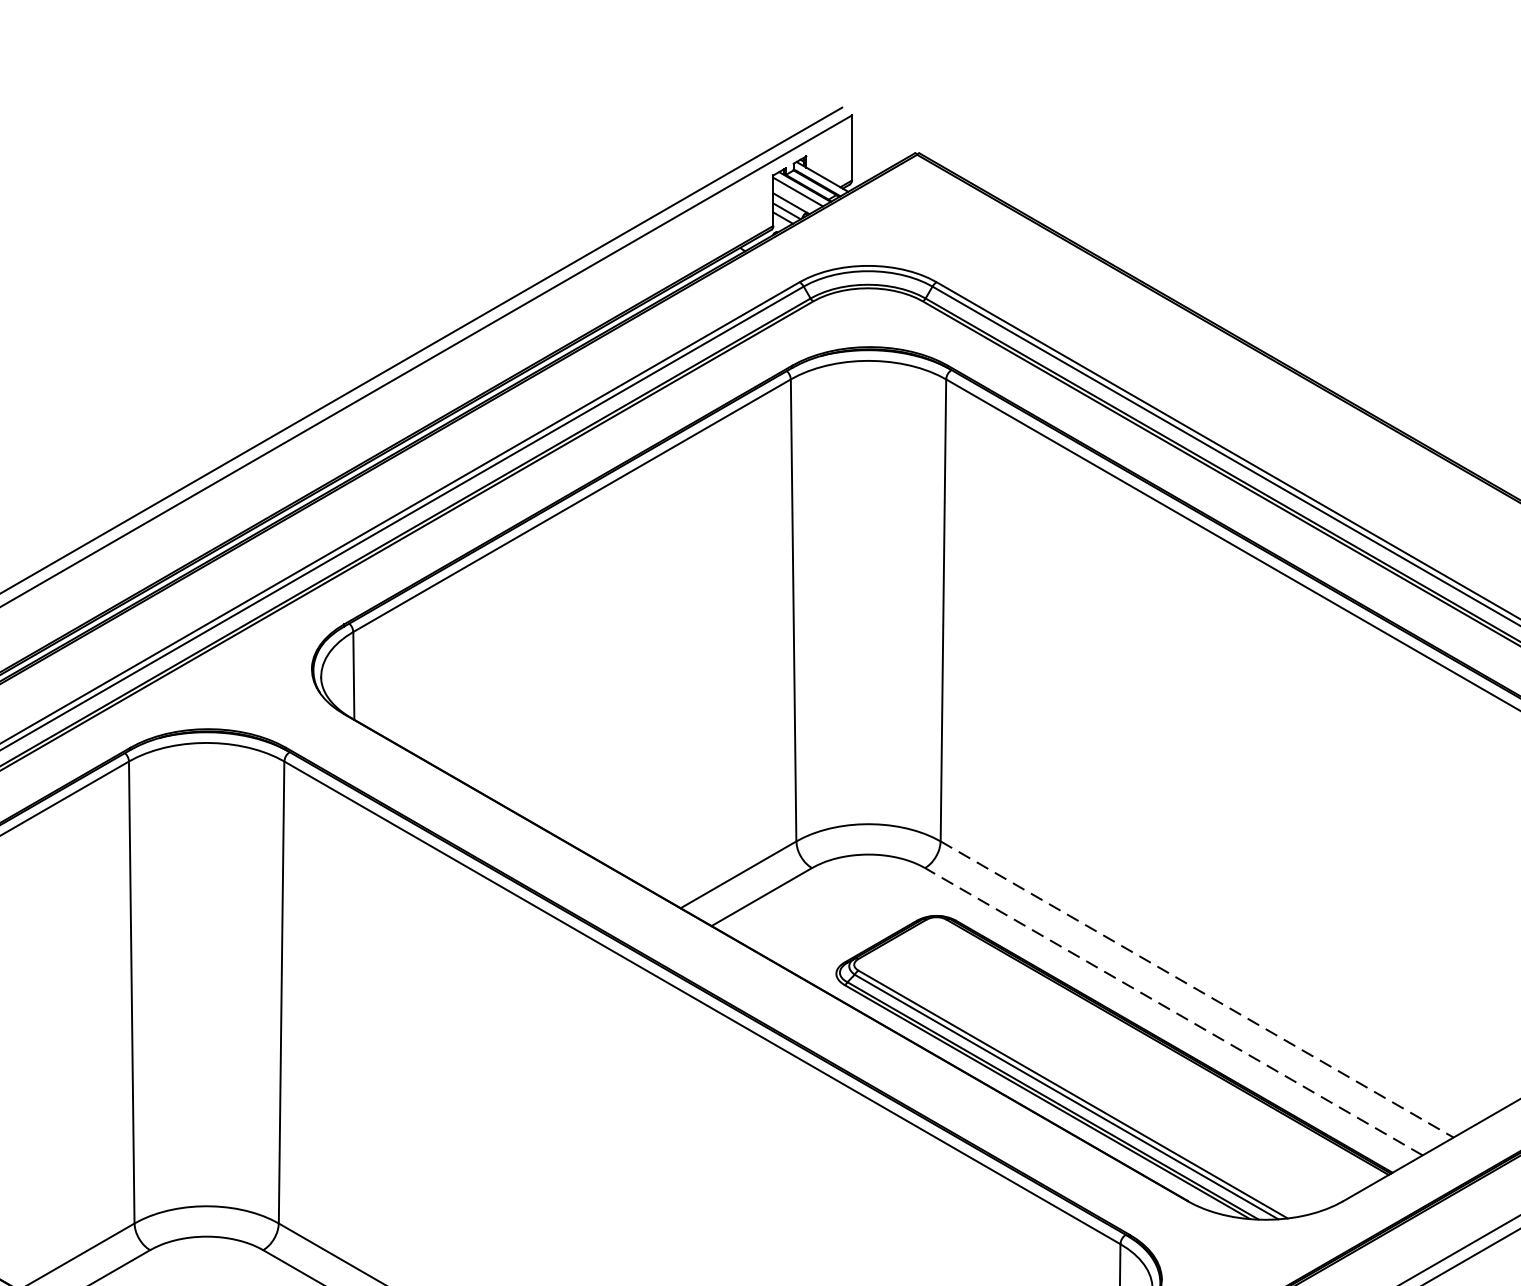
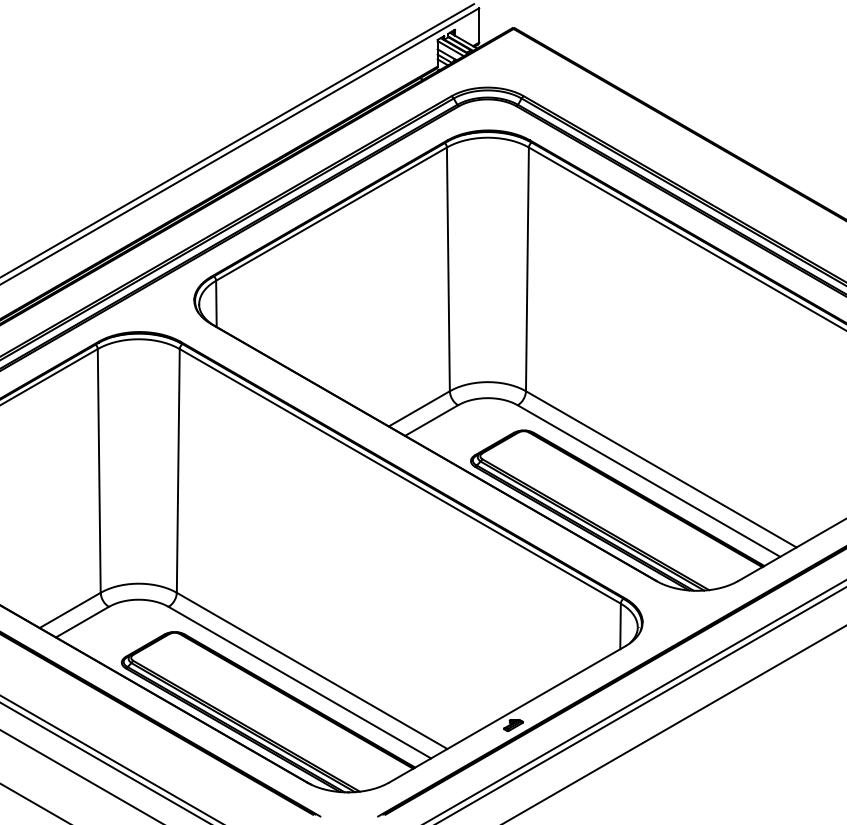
line: (1197, 989) -> (661, 469), dashed -> solid
line: (1174, 1012) -> (649, 481), dashed -> solid

